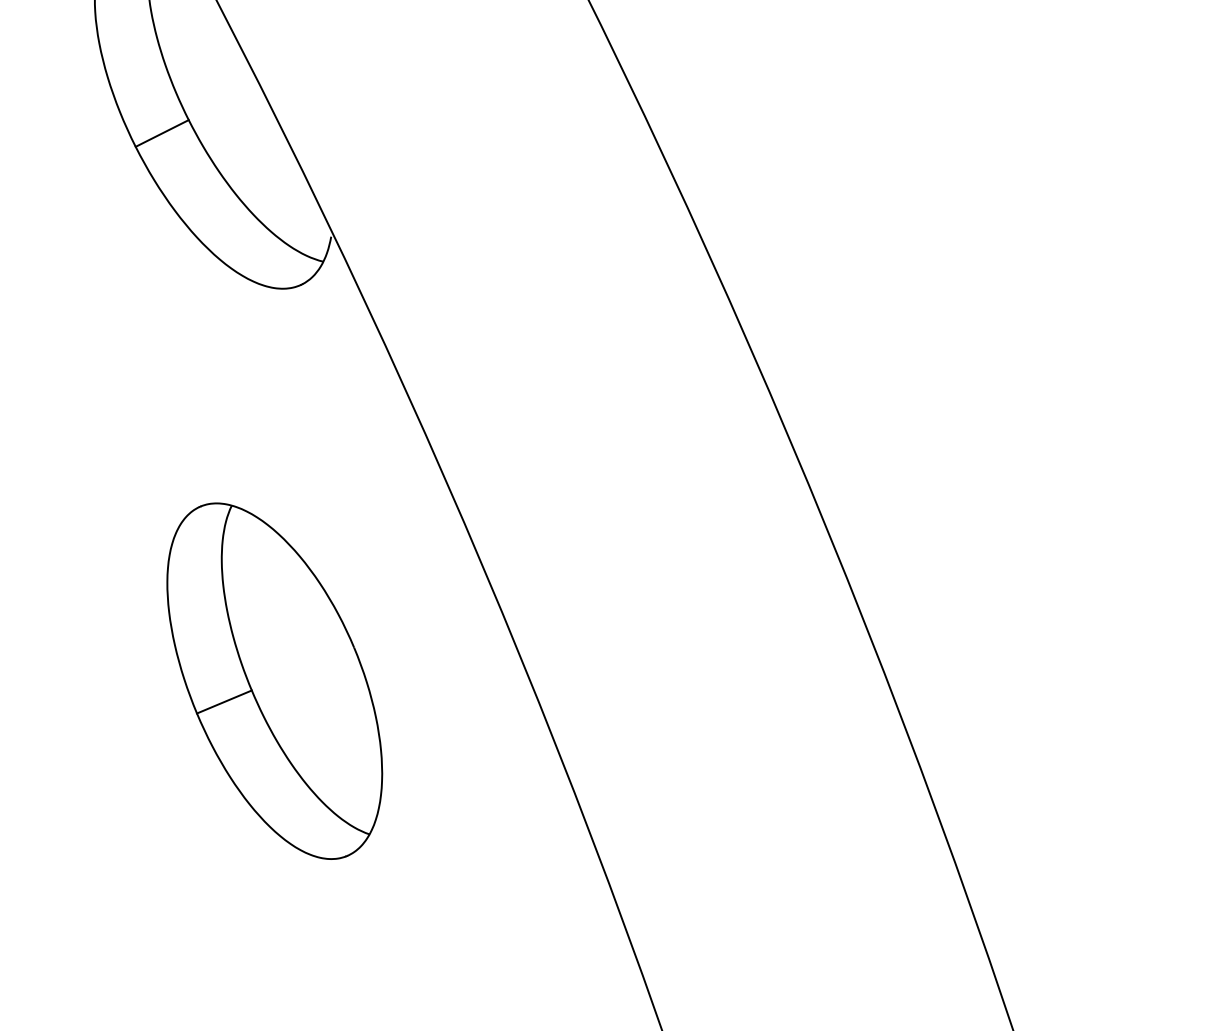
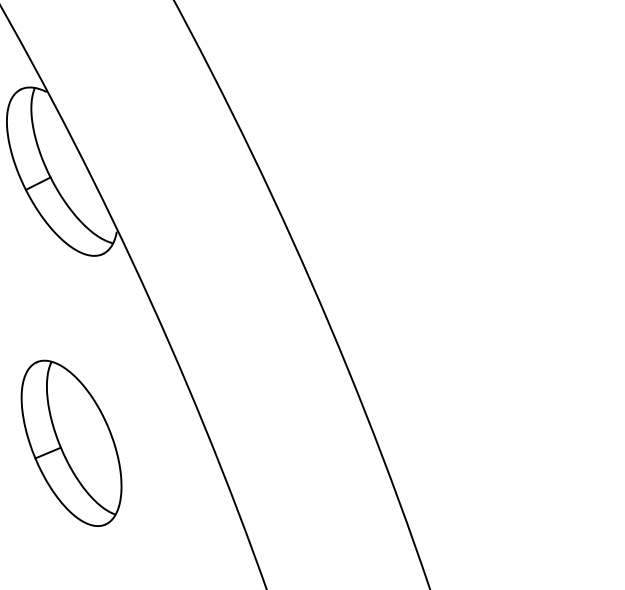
part: (274, 679) -> (71, 442), moved

